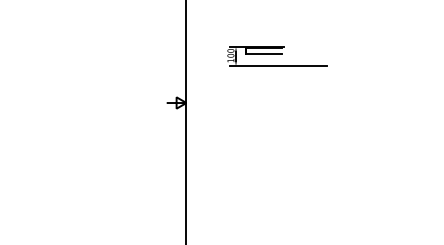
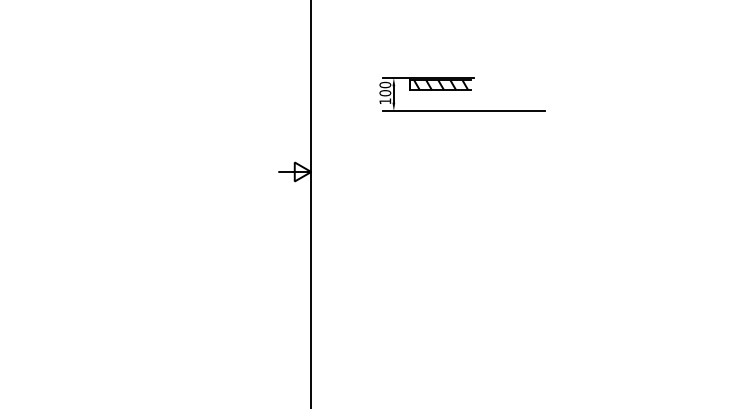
hatch: (264, 50) -> (441, 84), added

